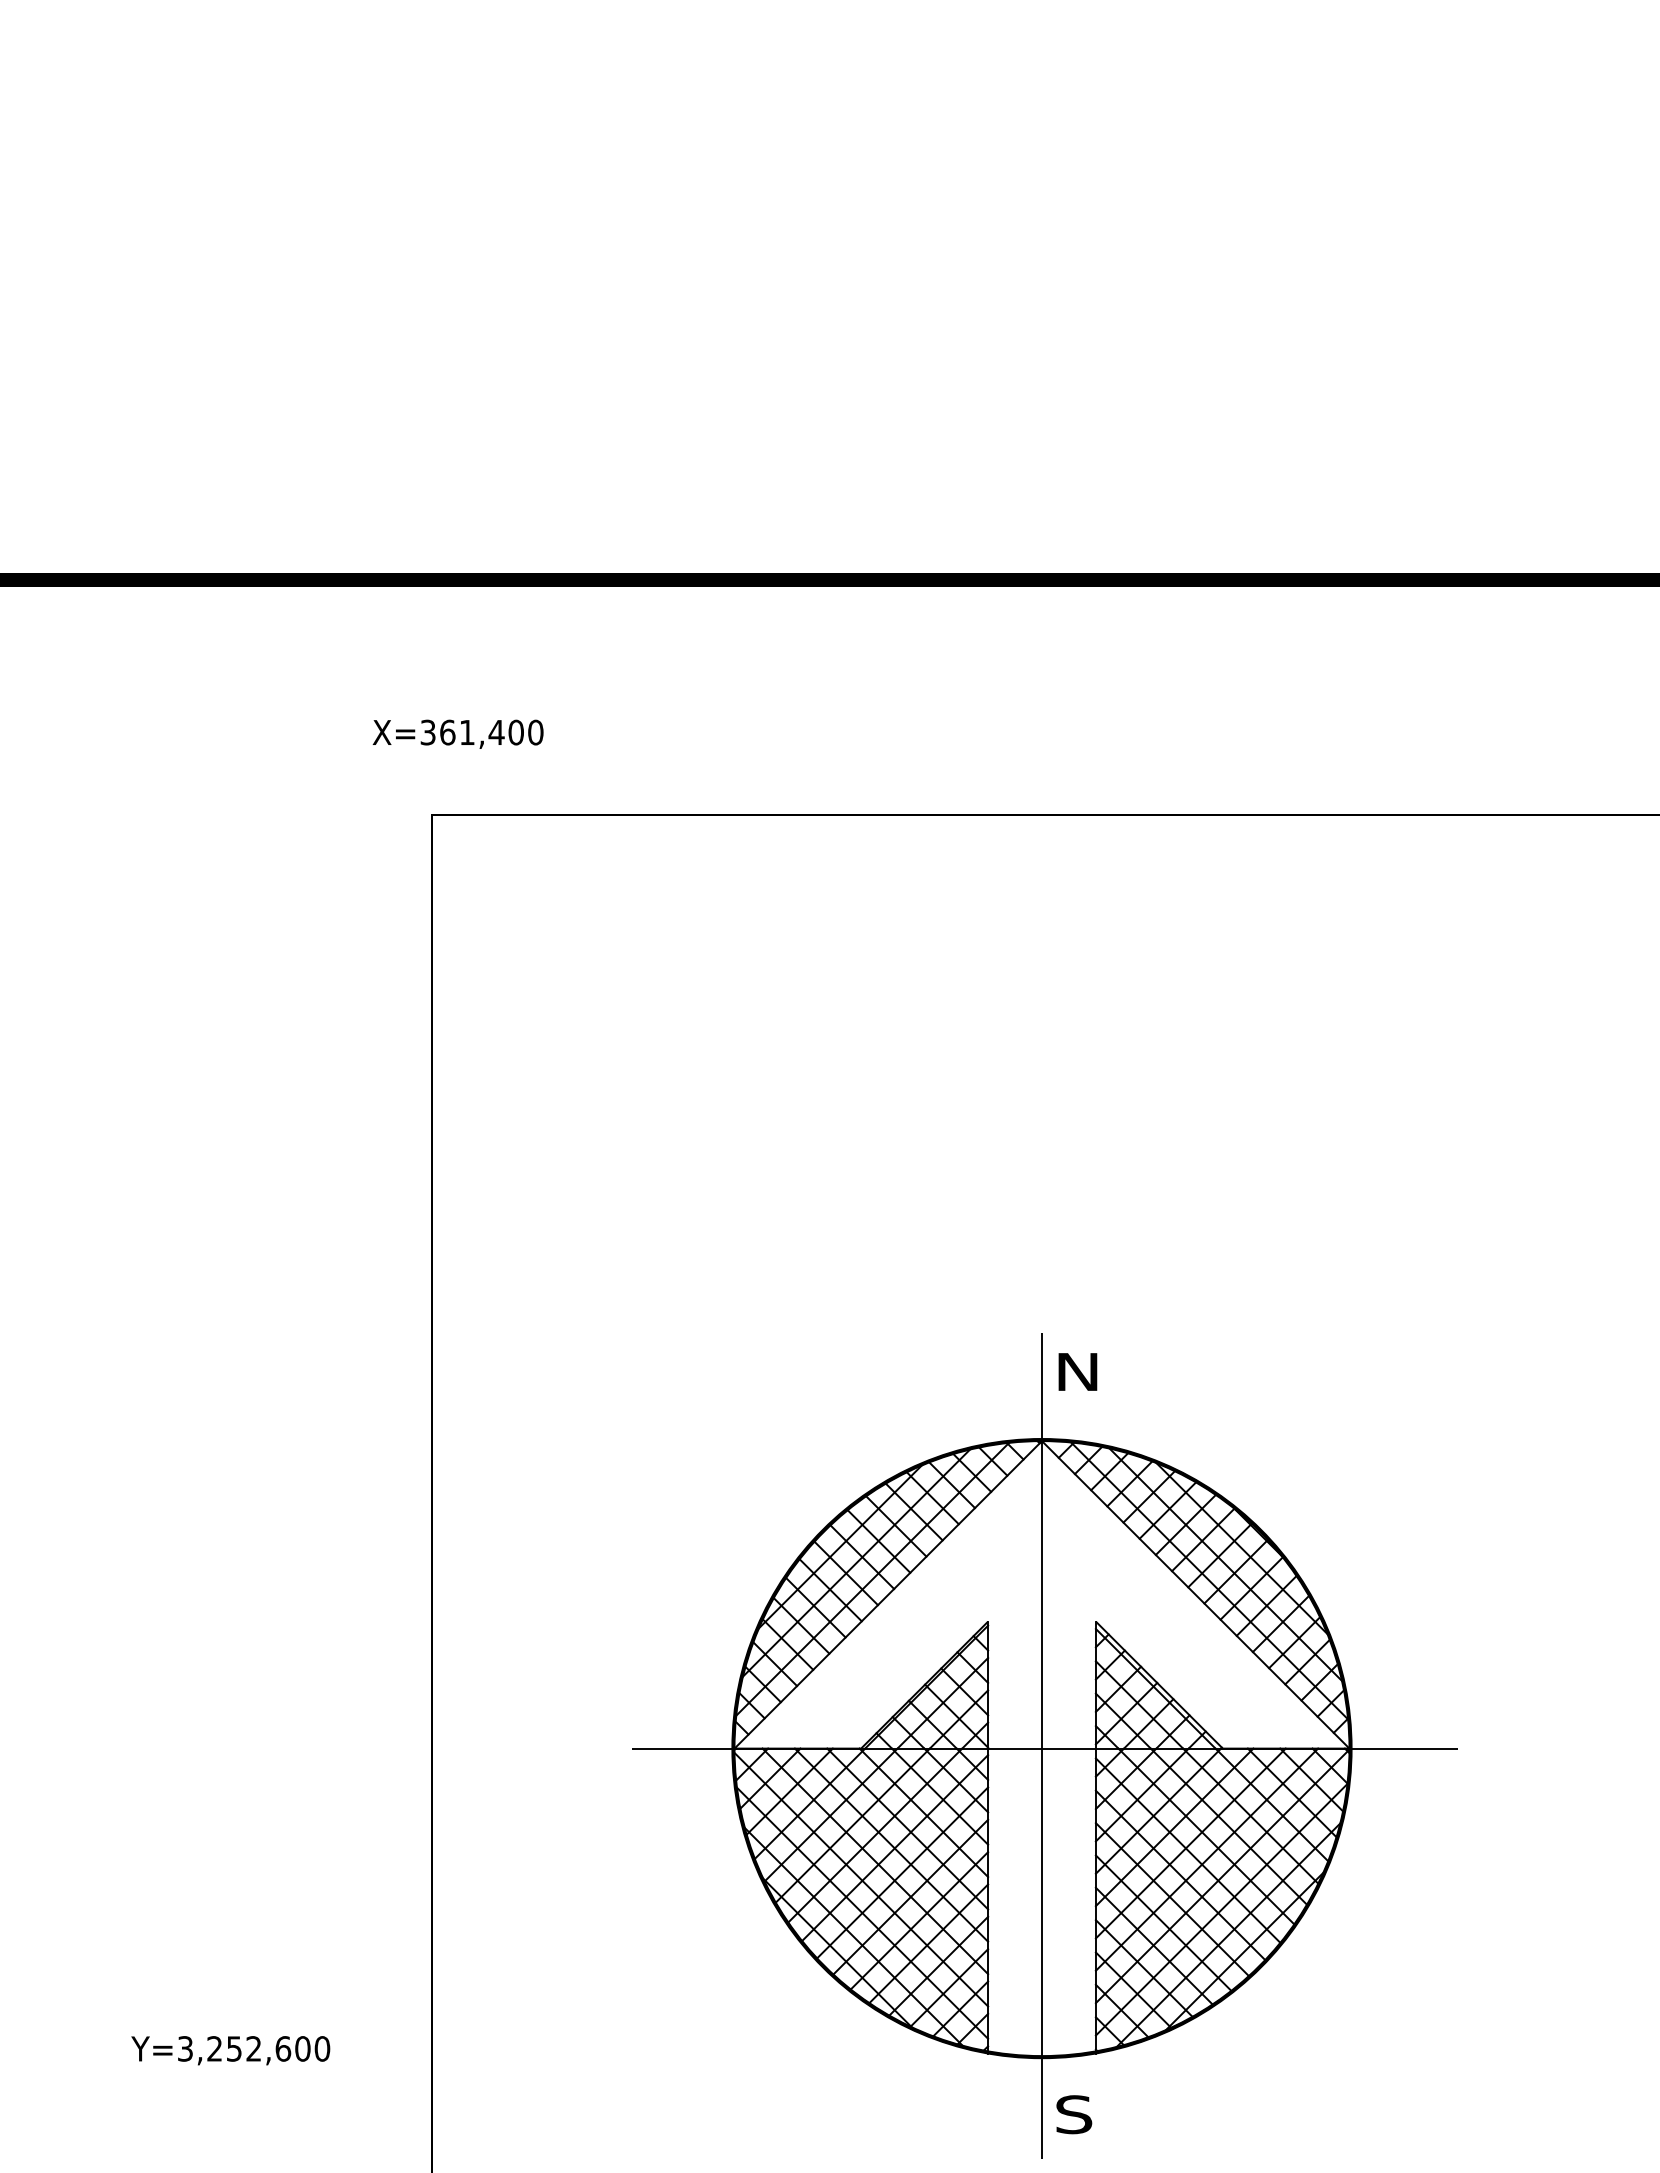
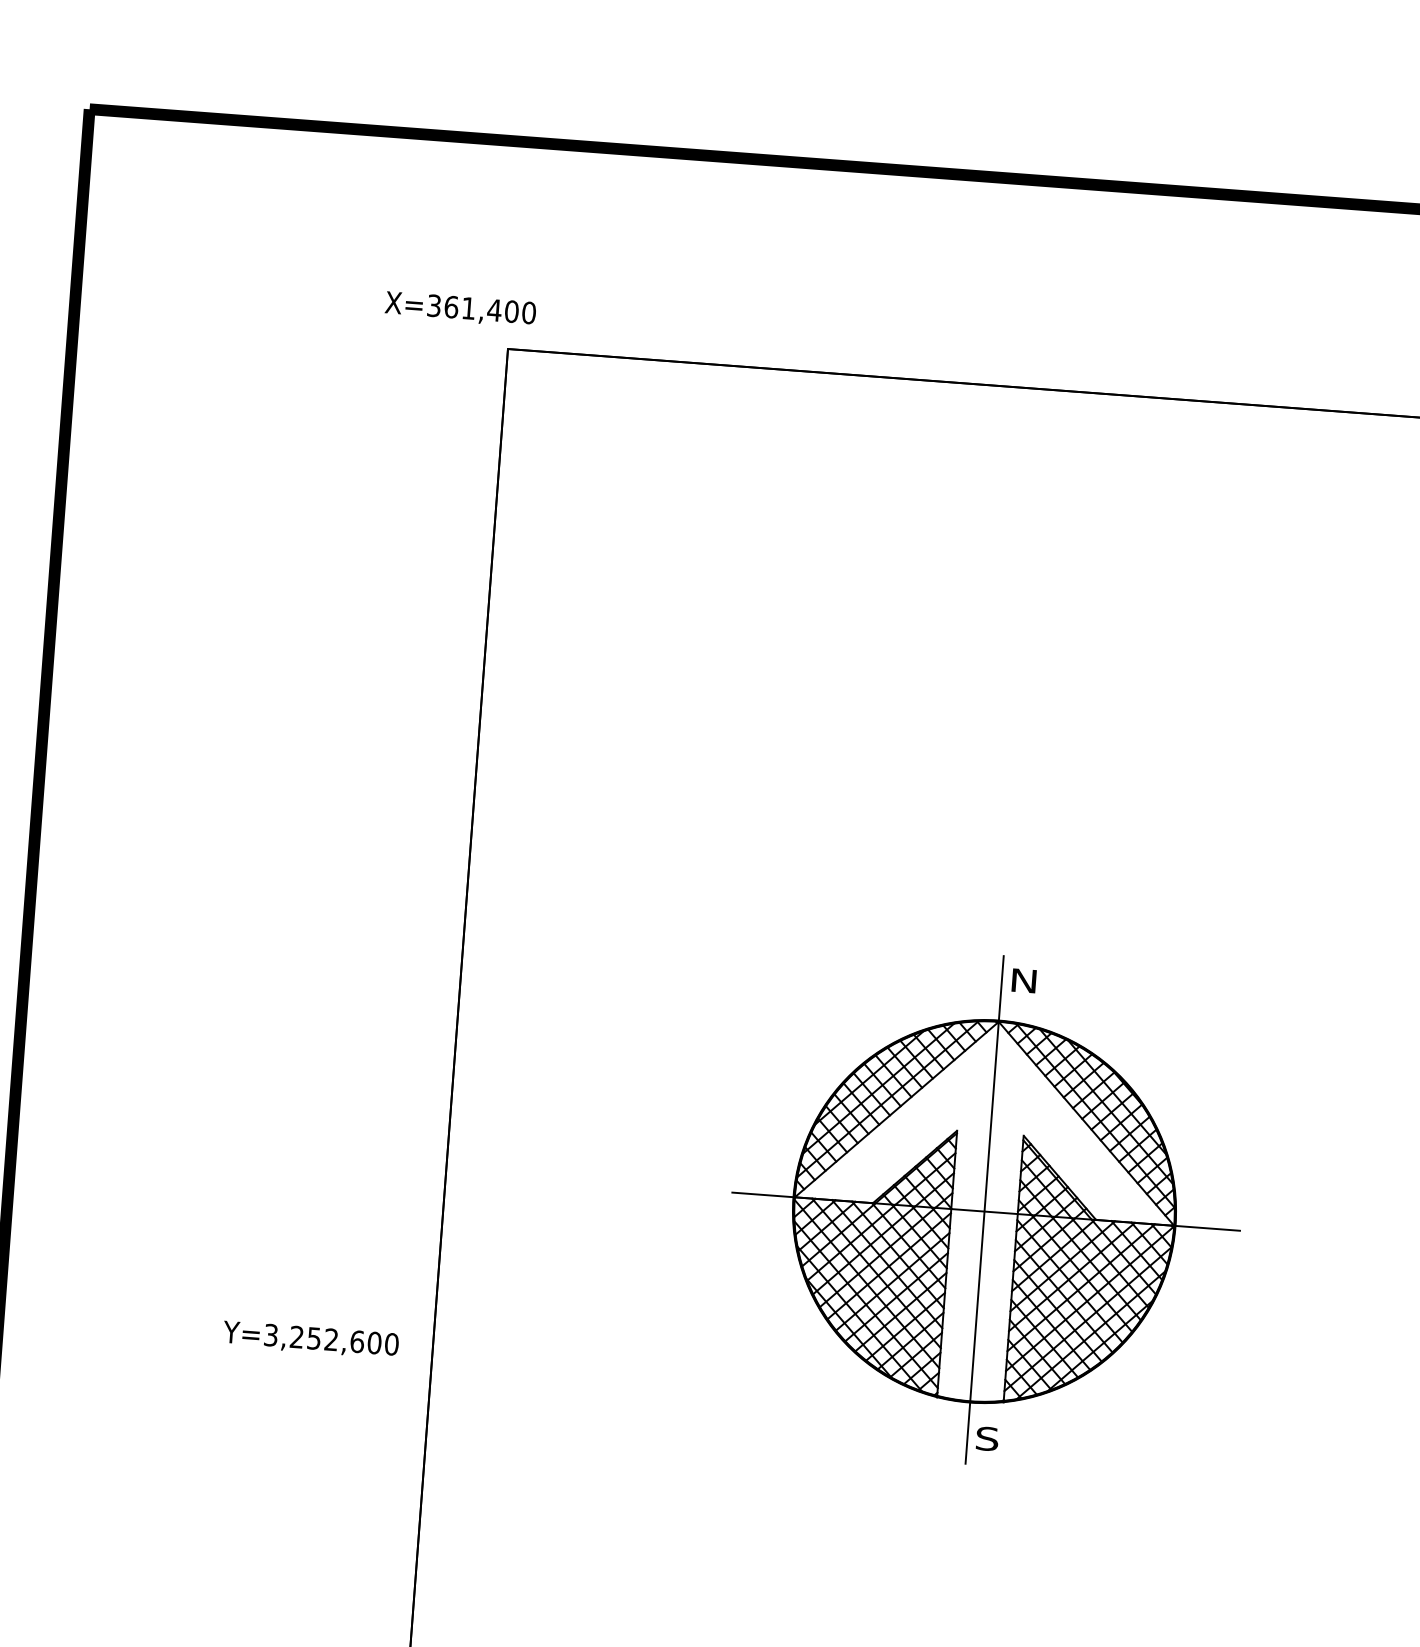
text: (457, 733) -> (460, 308), moved
part: (1044, 1745) -> (986, 1209), size x0.7
text: (230, 2050) -> (310, 1339), moved

